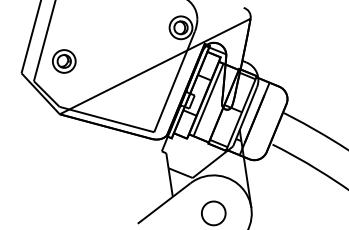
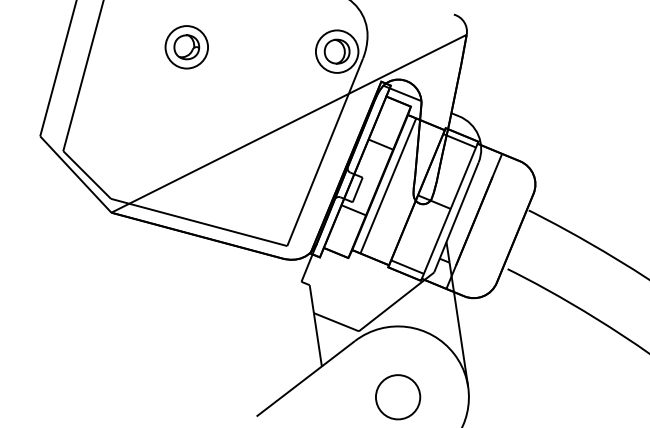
part: (64, 61) -> (187, 47), moved

